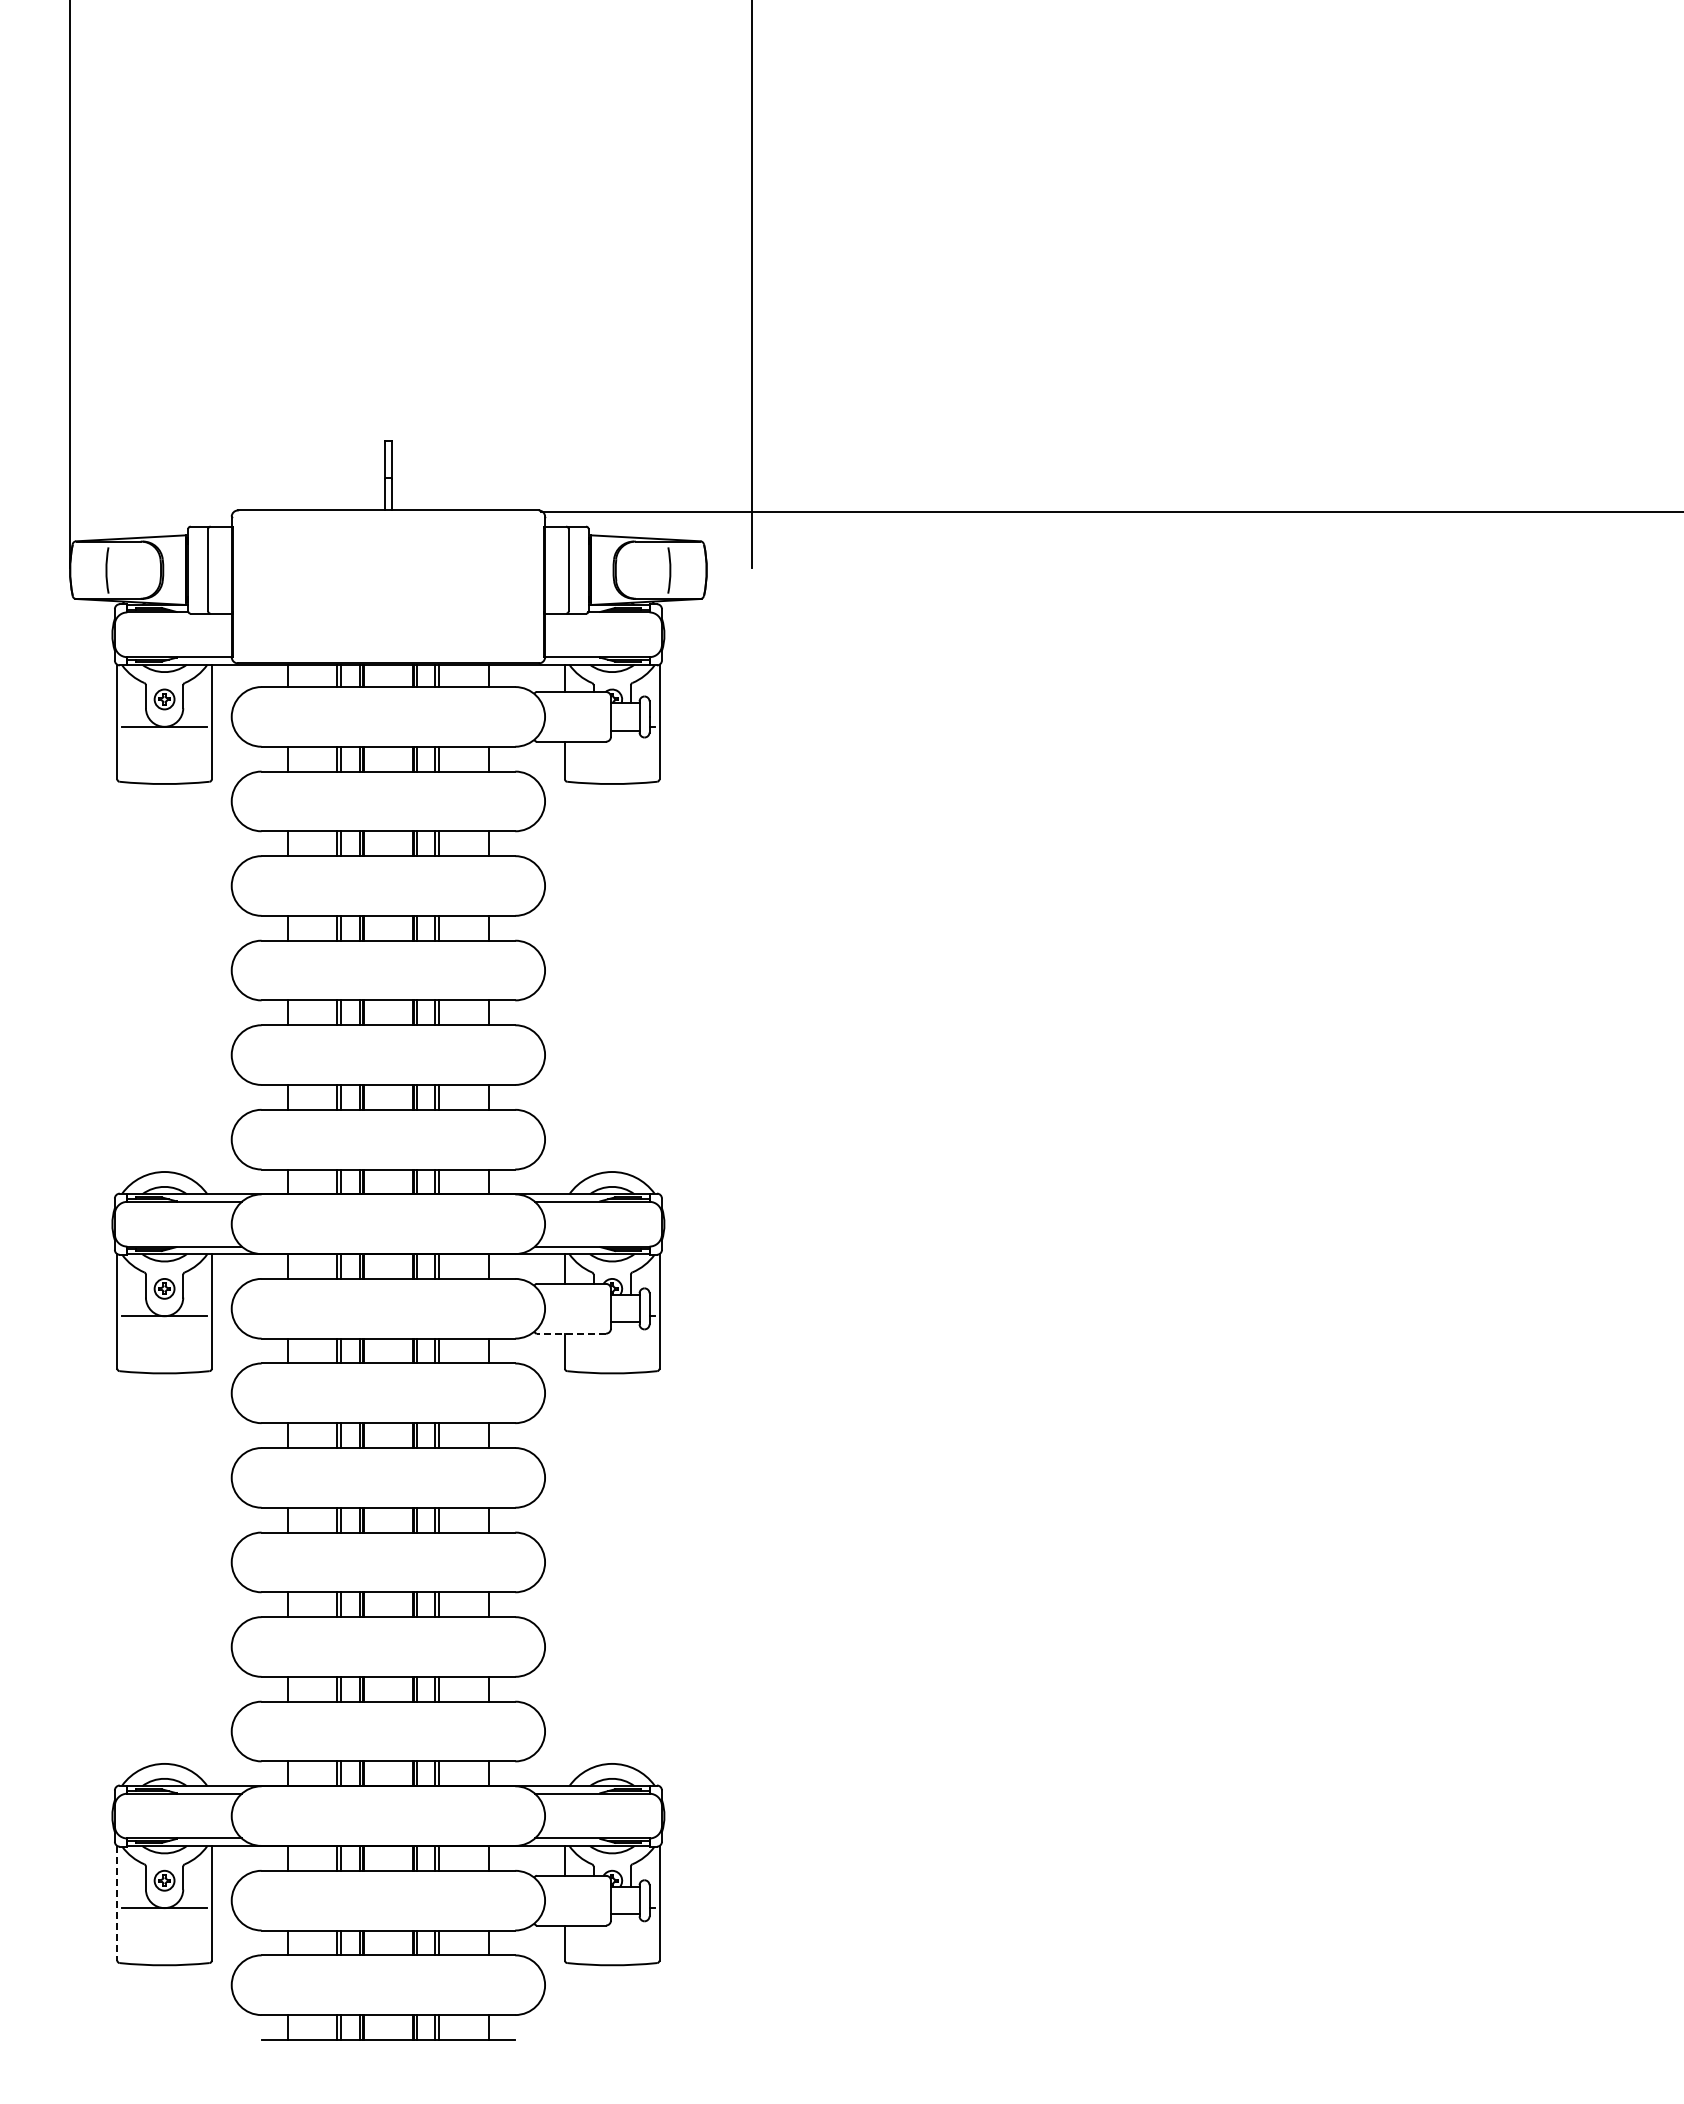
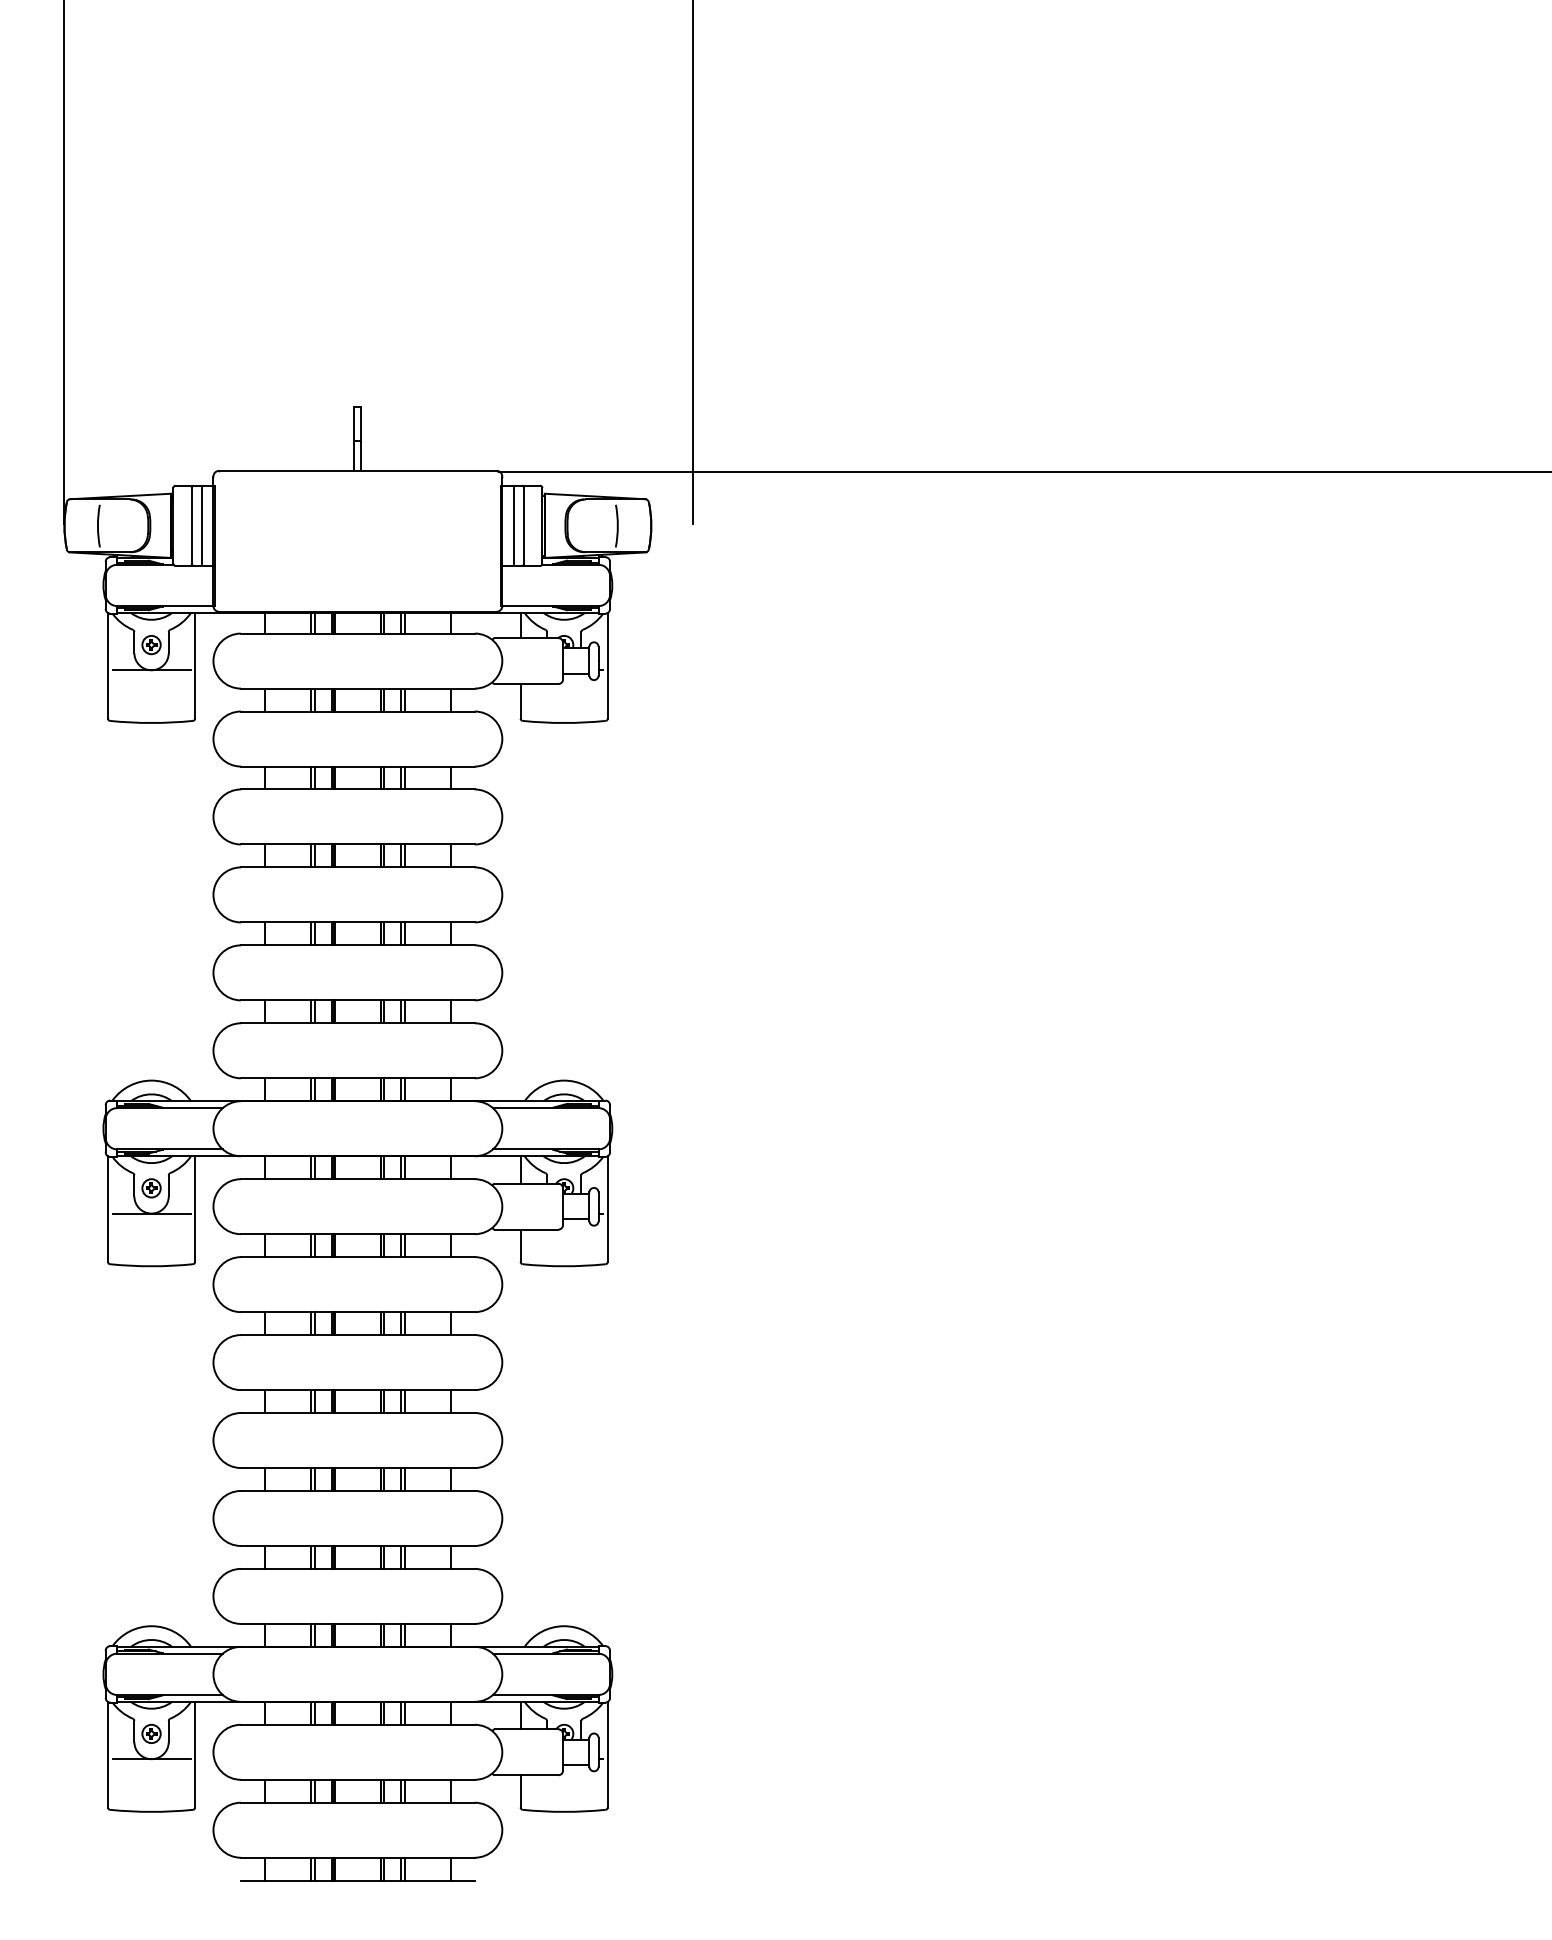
line: (219, 569) -> (202, 525), added
line: (557, 569) -> (513, 525), added
line: (571, 1333) -> (526, 1229), dashed -> solid
line: (117, 1903) -> (108, 1754), dashed -> solid

